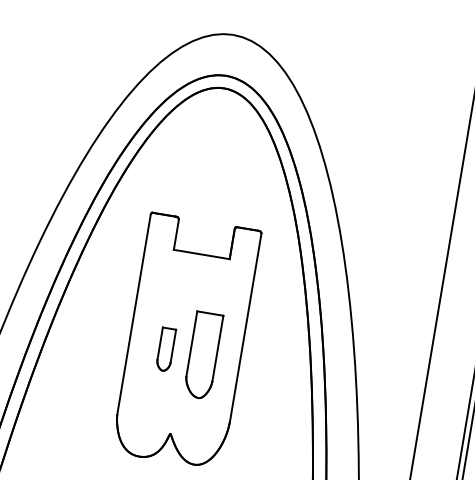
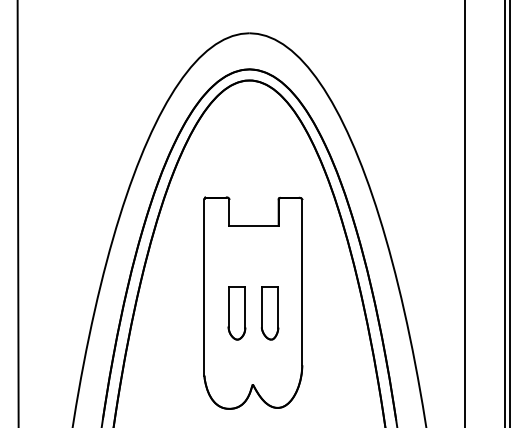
part: (165, 349) -> (236, 313), size x1.43
part: (203, 356) -> (270, 313), size x0.71

